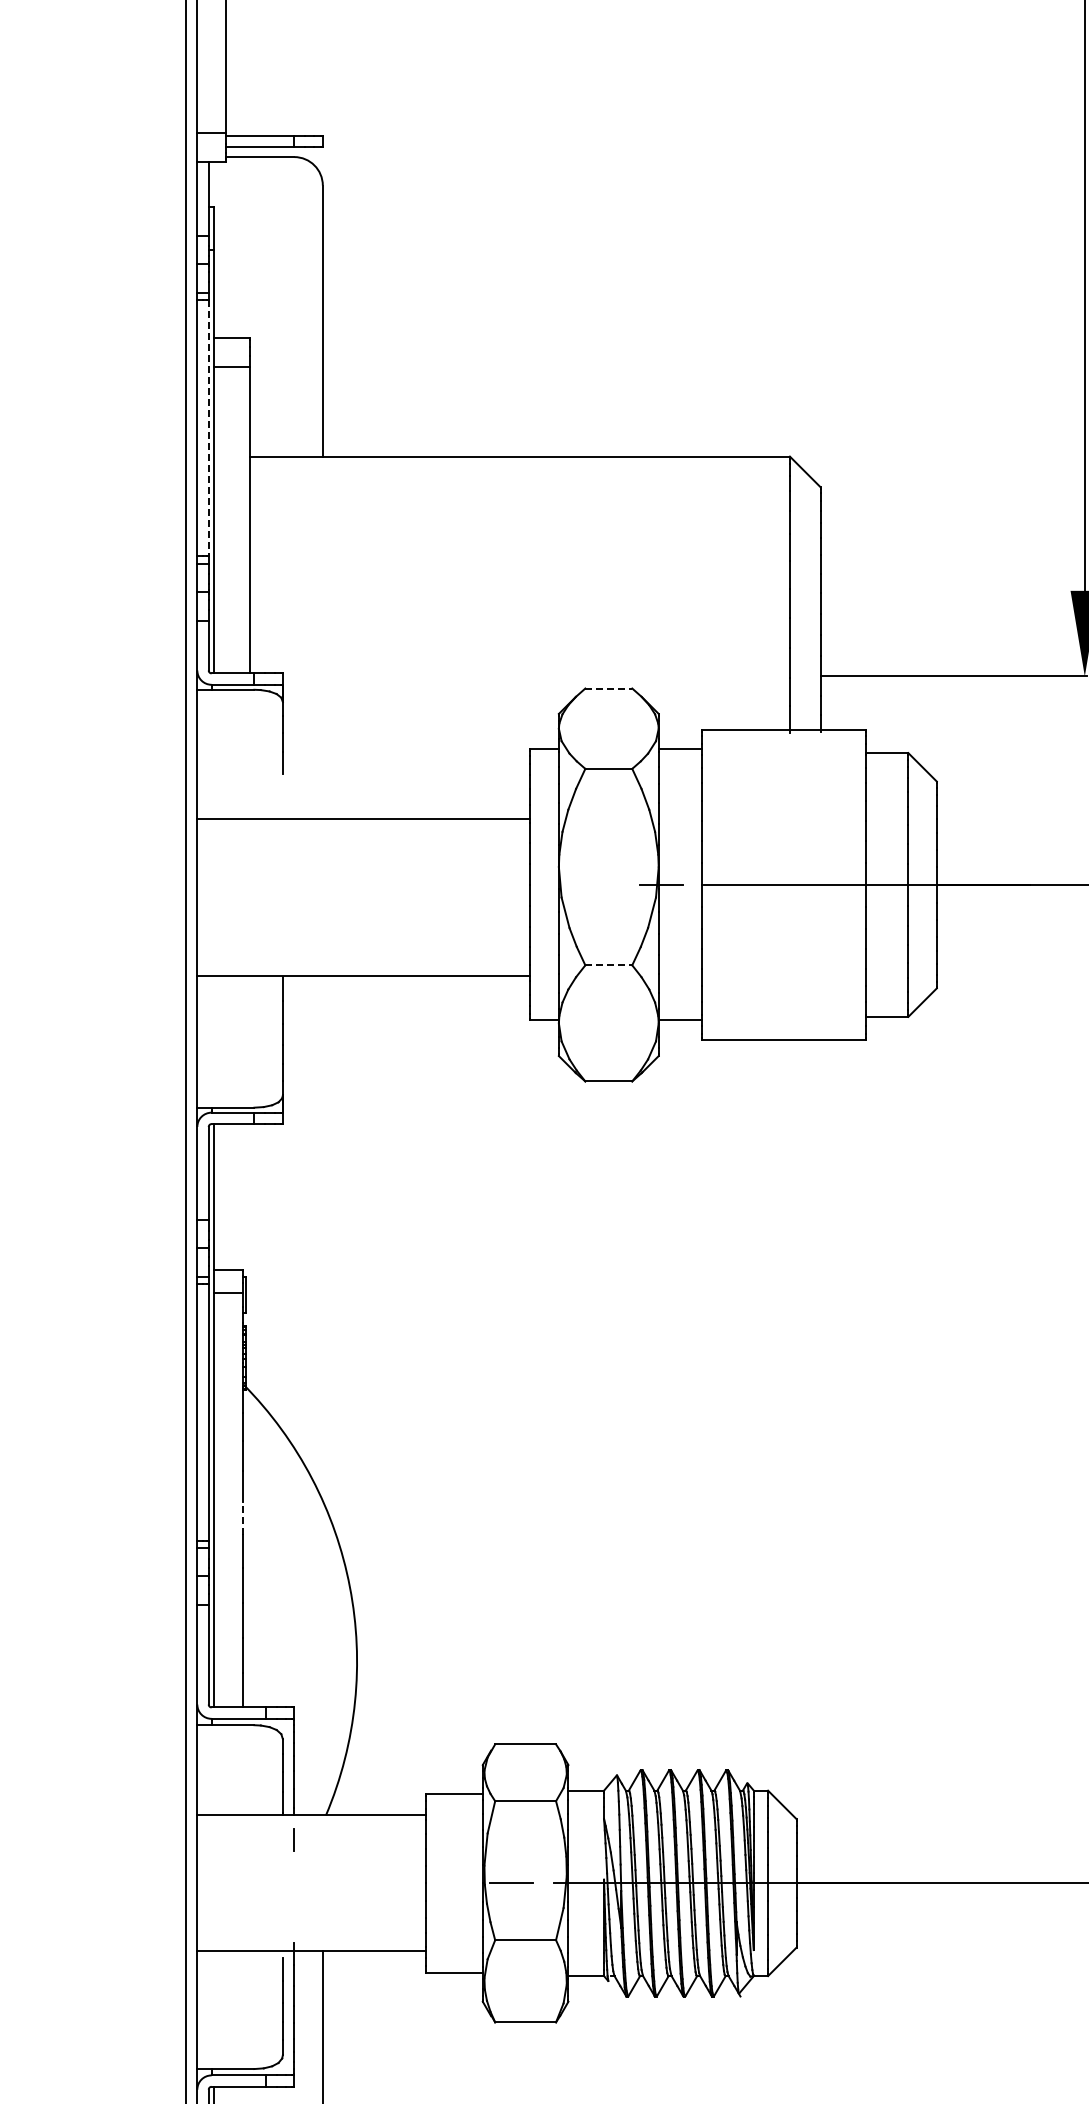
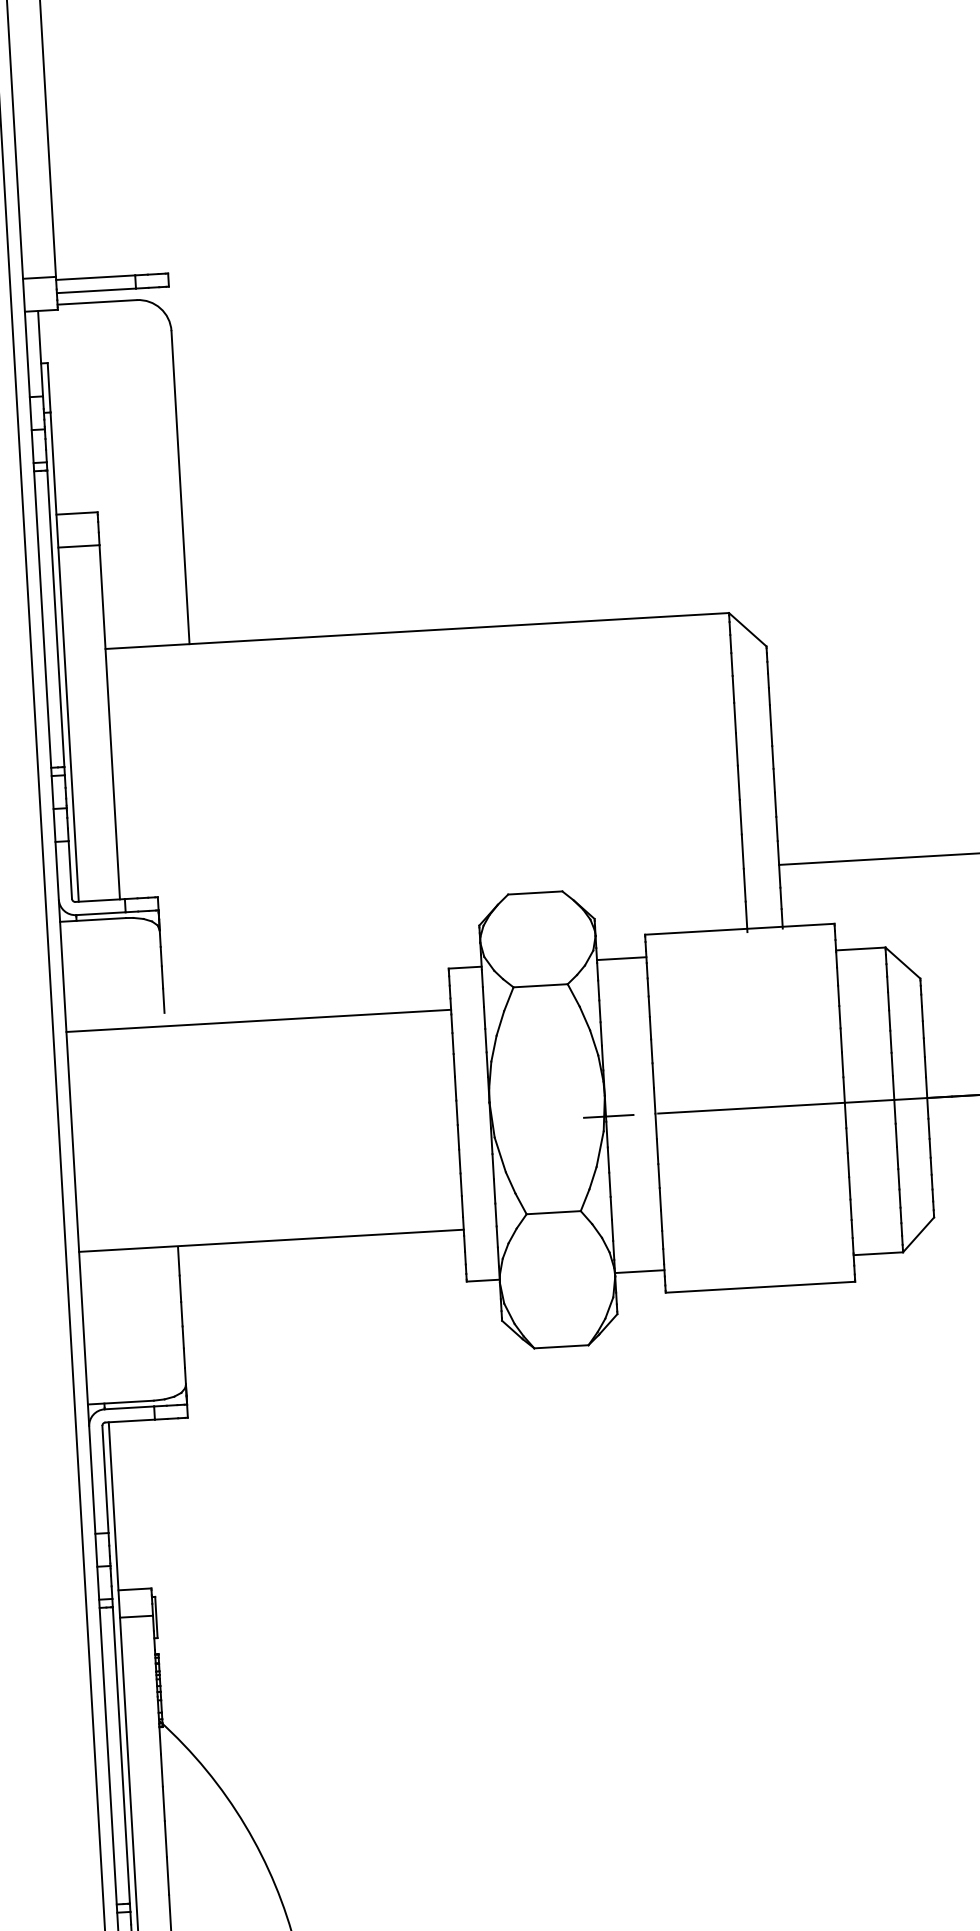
line: (208, 428) -> (55, 619), dashed -> solid
line: (609, 688) -> (536, 892), dashed -> solid
line: (363, 819) -> (258, 1021), moved
line: (609, 965) -> (554, 1212), dashed -> solid
line: (242, 1518) -> (167, 1875), dashed -> solid

